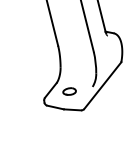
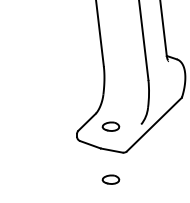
part: (74, 132) -> (110, 179), added

